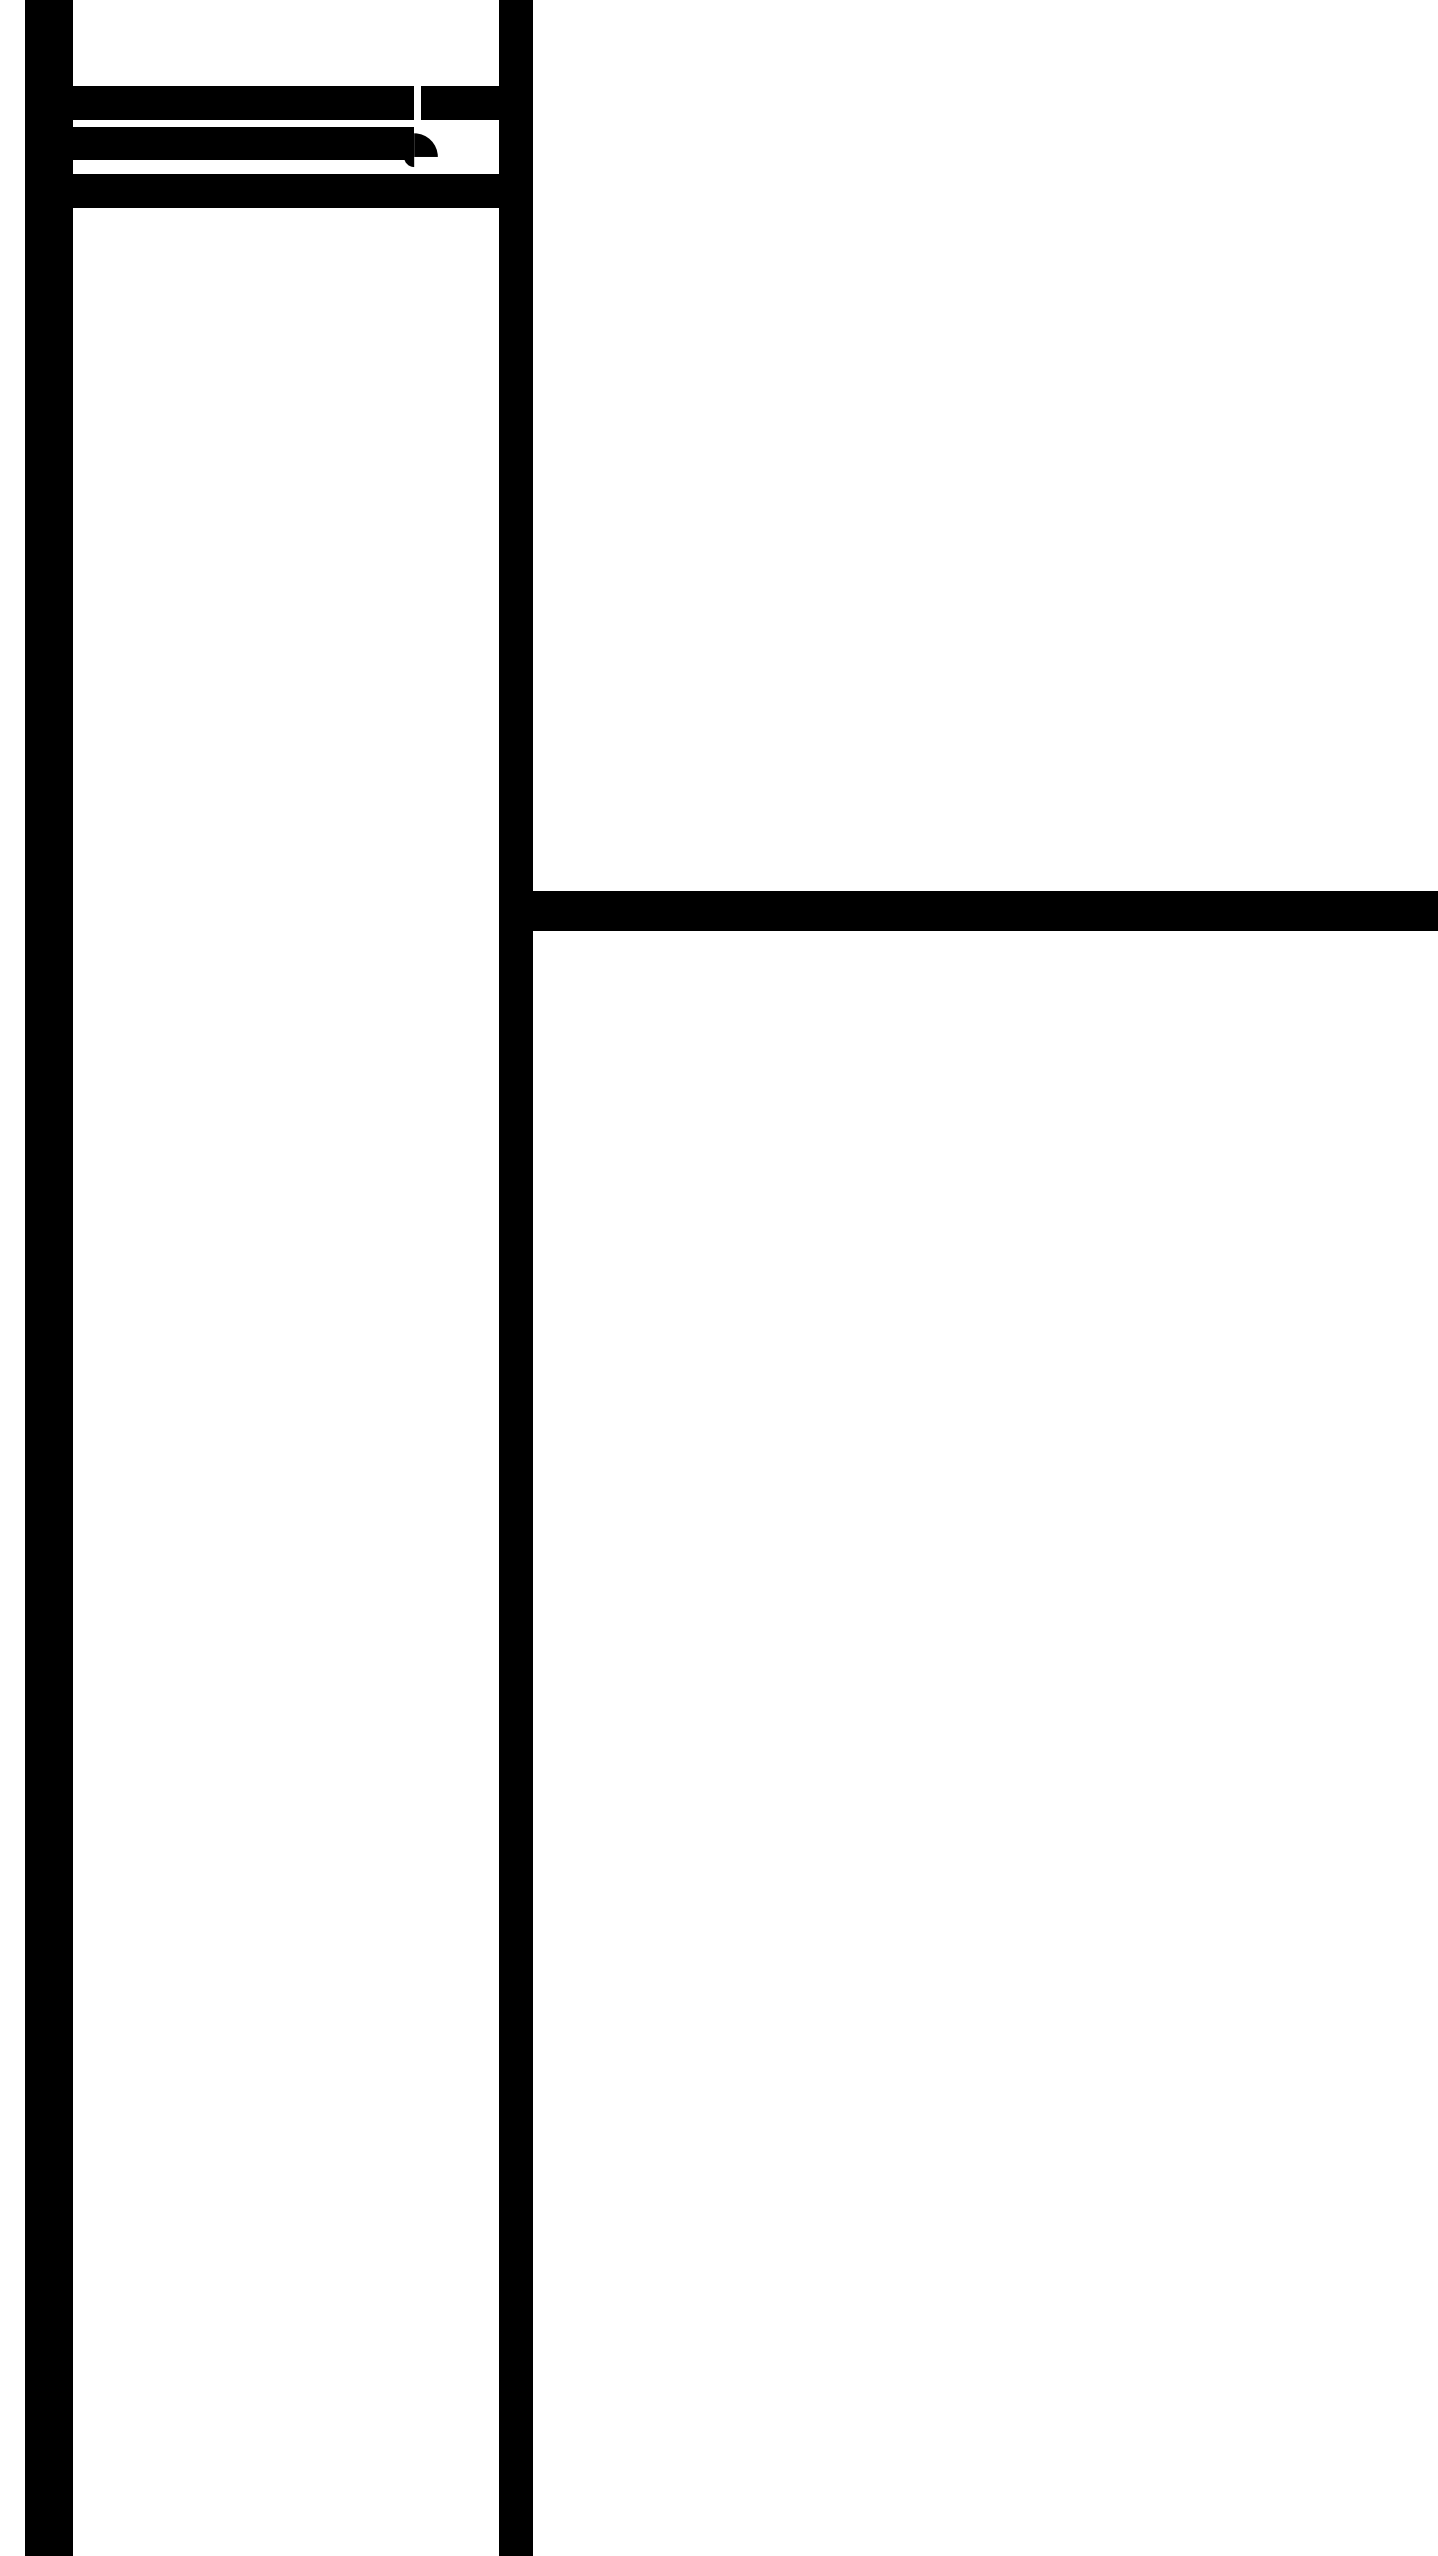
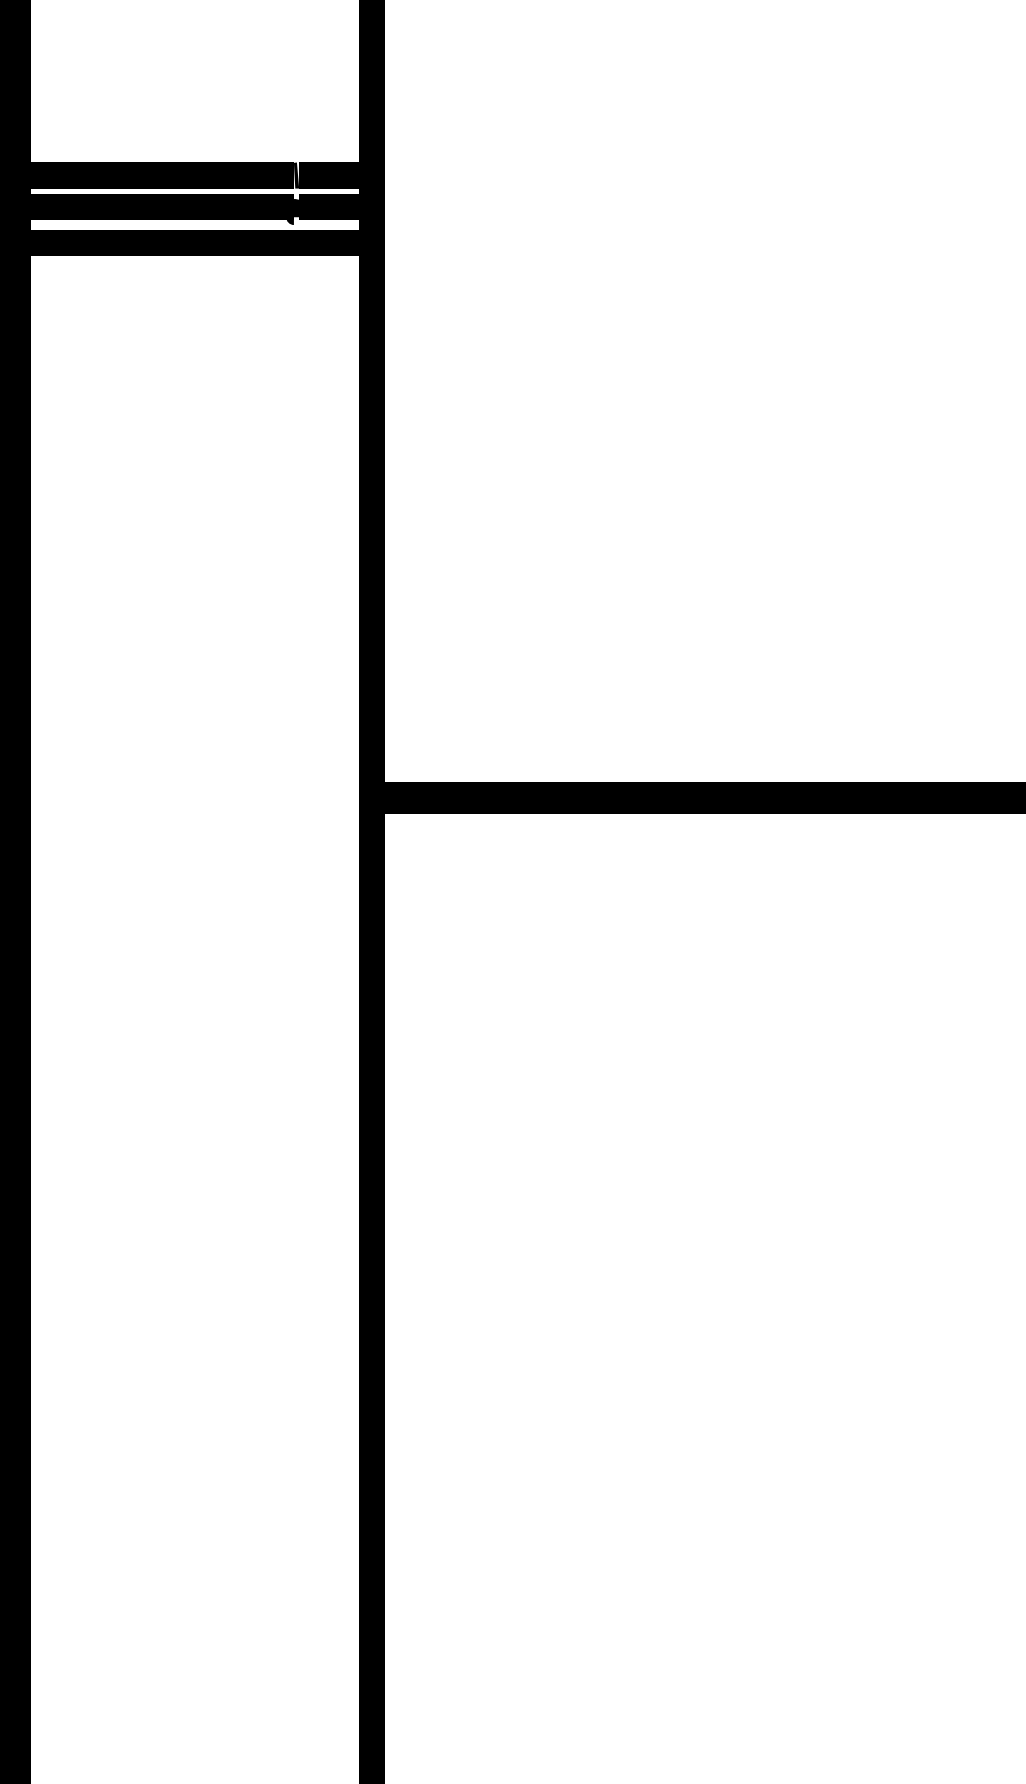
fill: (417, 102) -> (296, 175), added
fill: (467, 143) -> (335, 206), added

